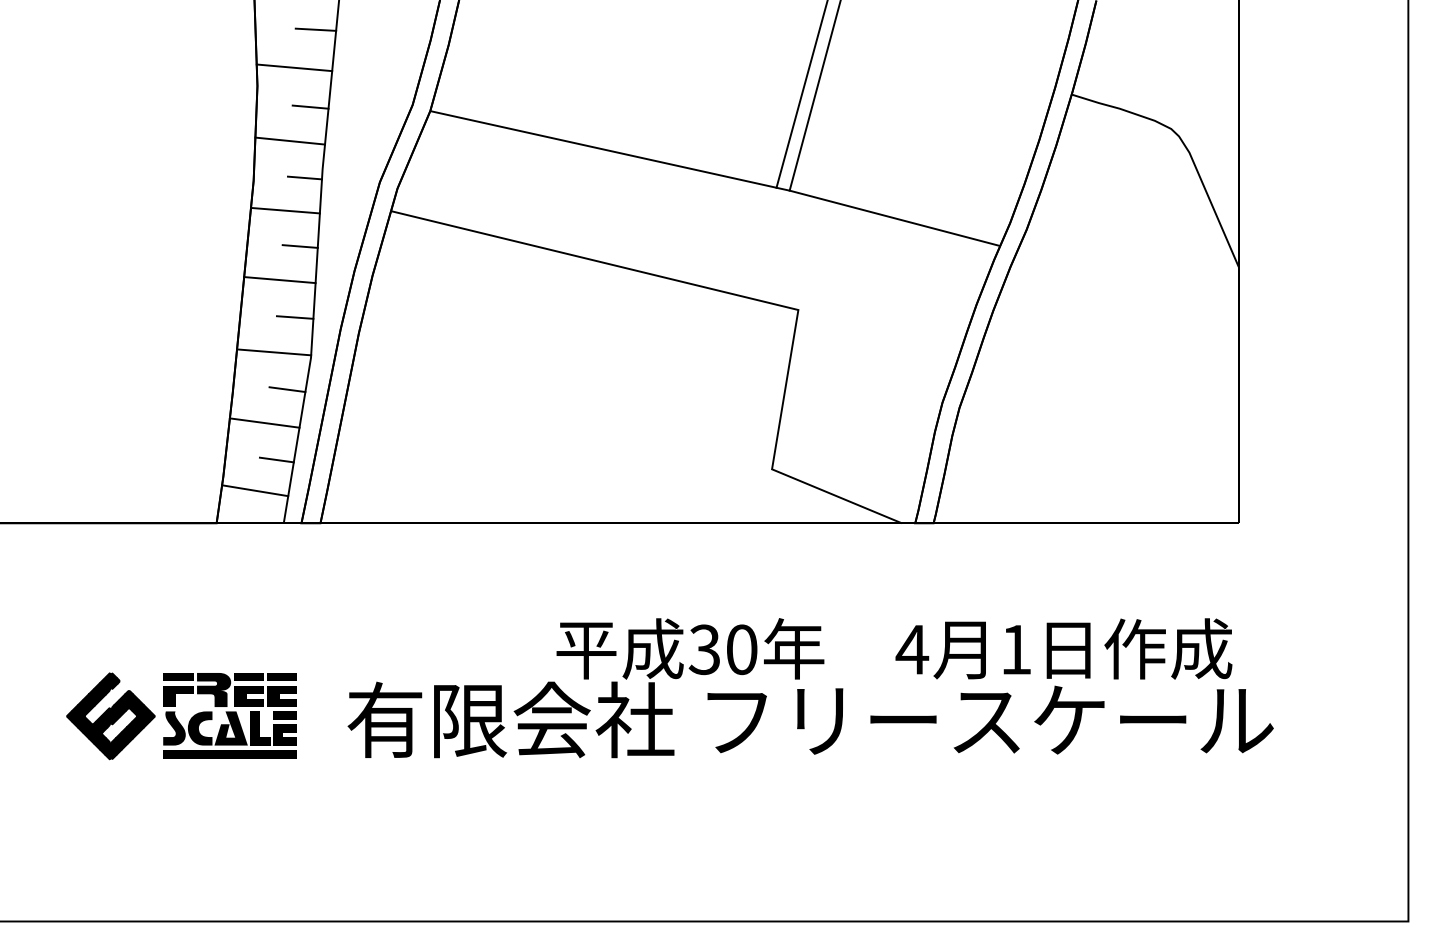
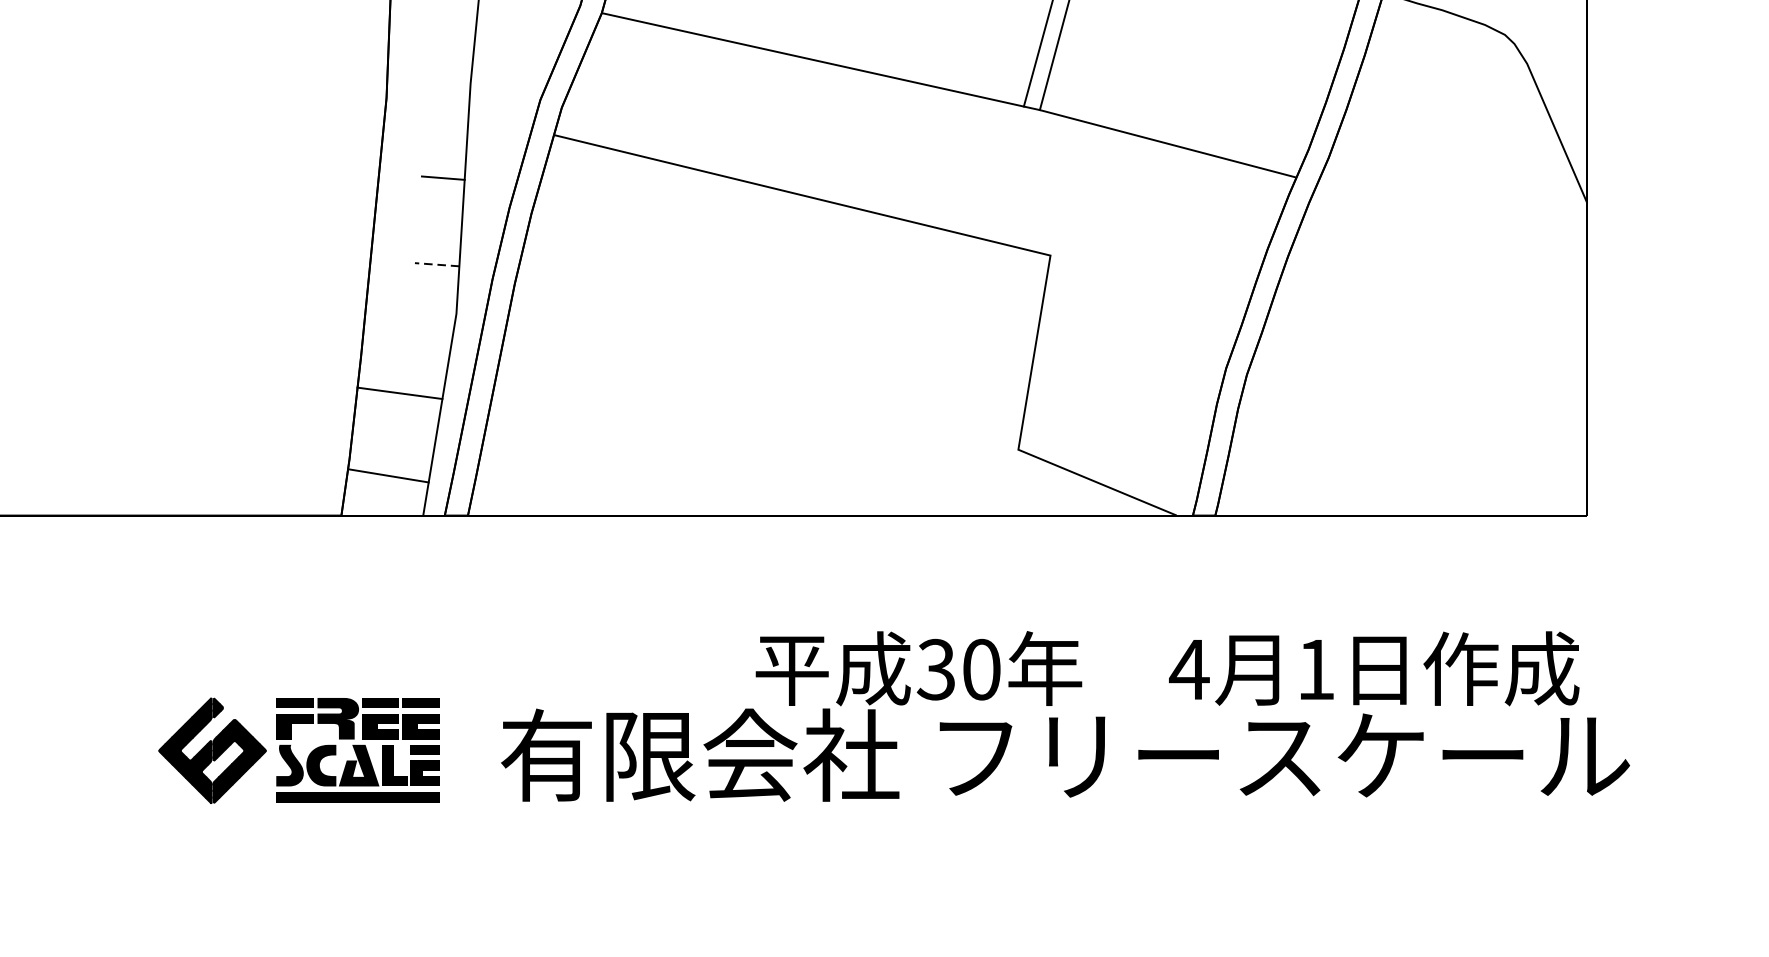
line: (310, 106) -> (455, 7), removed
line: (289, 140) -> (430, 48), removed
line: (304, 177) -> (448, 94), removed
line: (285, 210) -> (425, 134), removed
line: (279, 280) -> (418, 219), removed
line: (294, 317) -> (436, 264), solid -> dashed
line: (274, 352) -> (411, 307), removed
line: (287, 389) -> (427, 352), removed
line: (276, 459) -> (414, 437), removed

